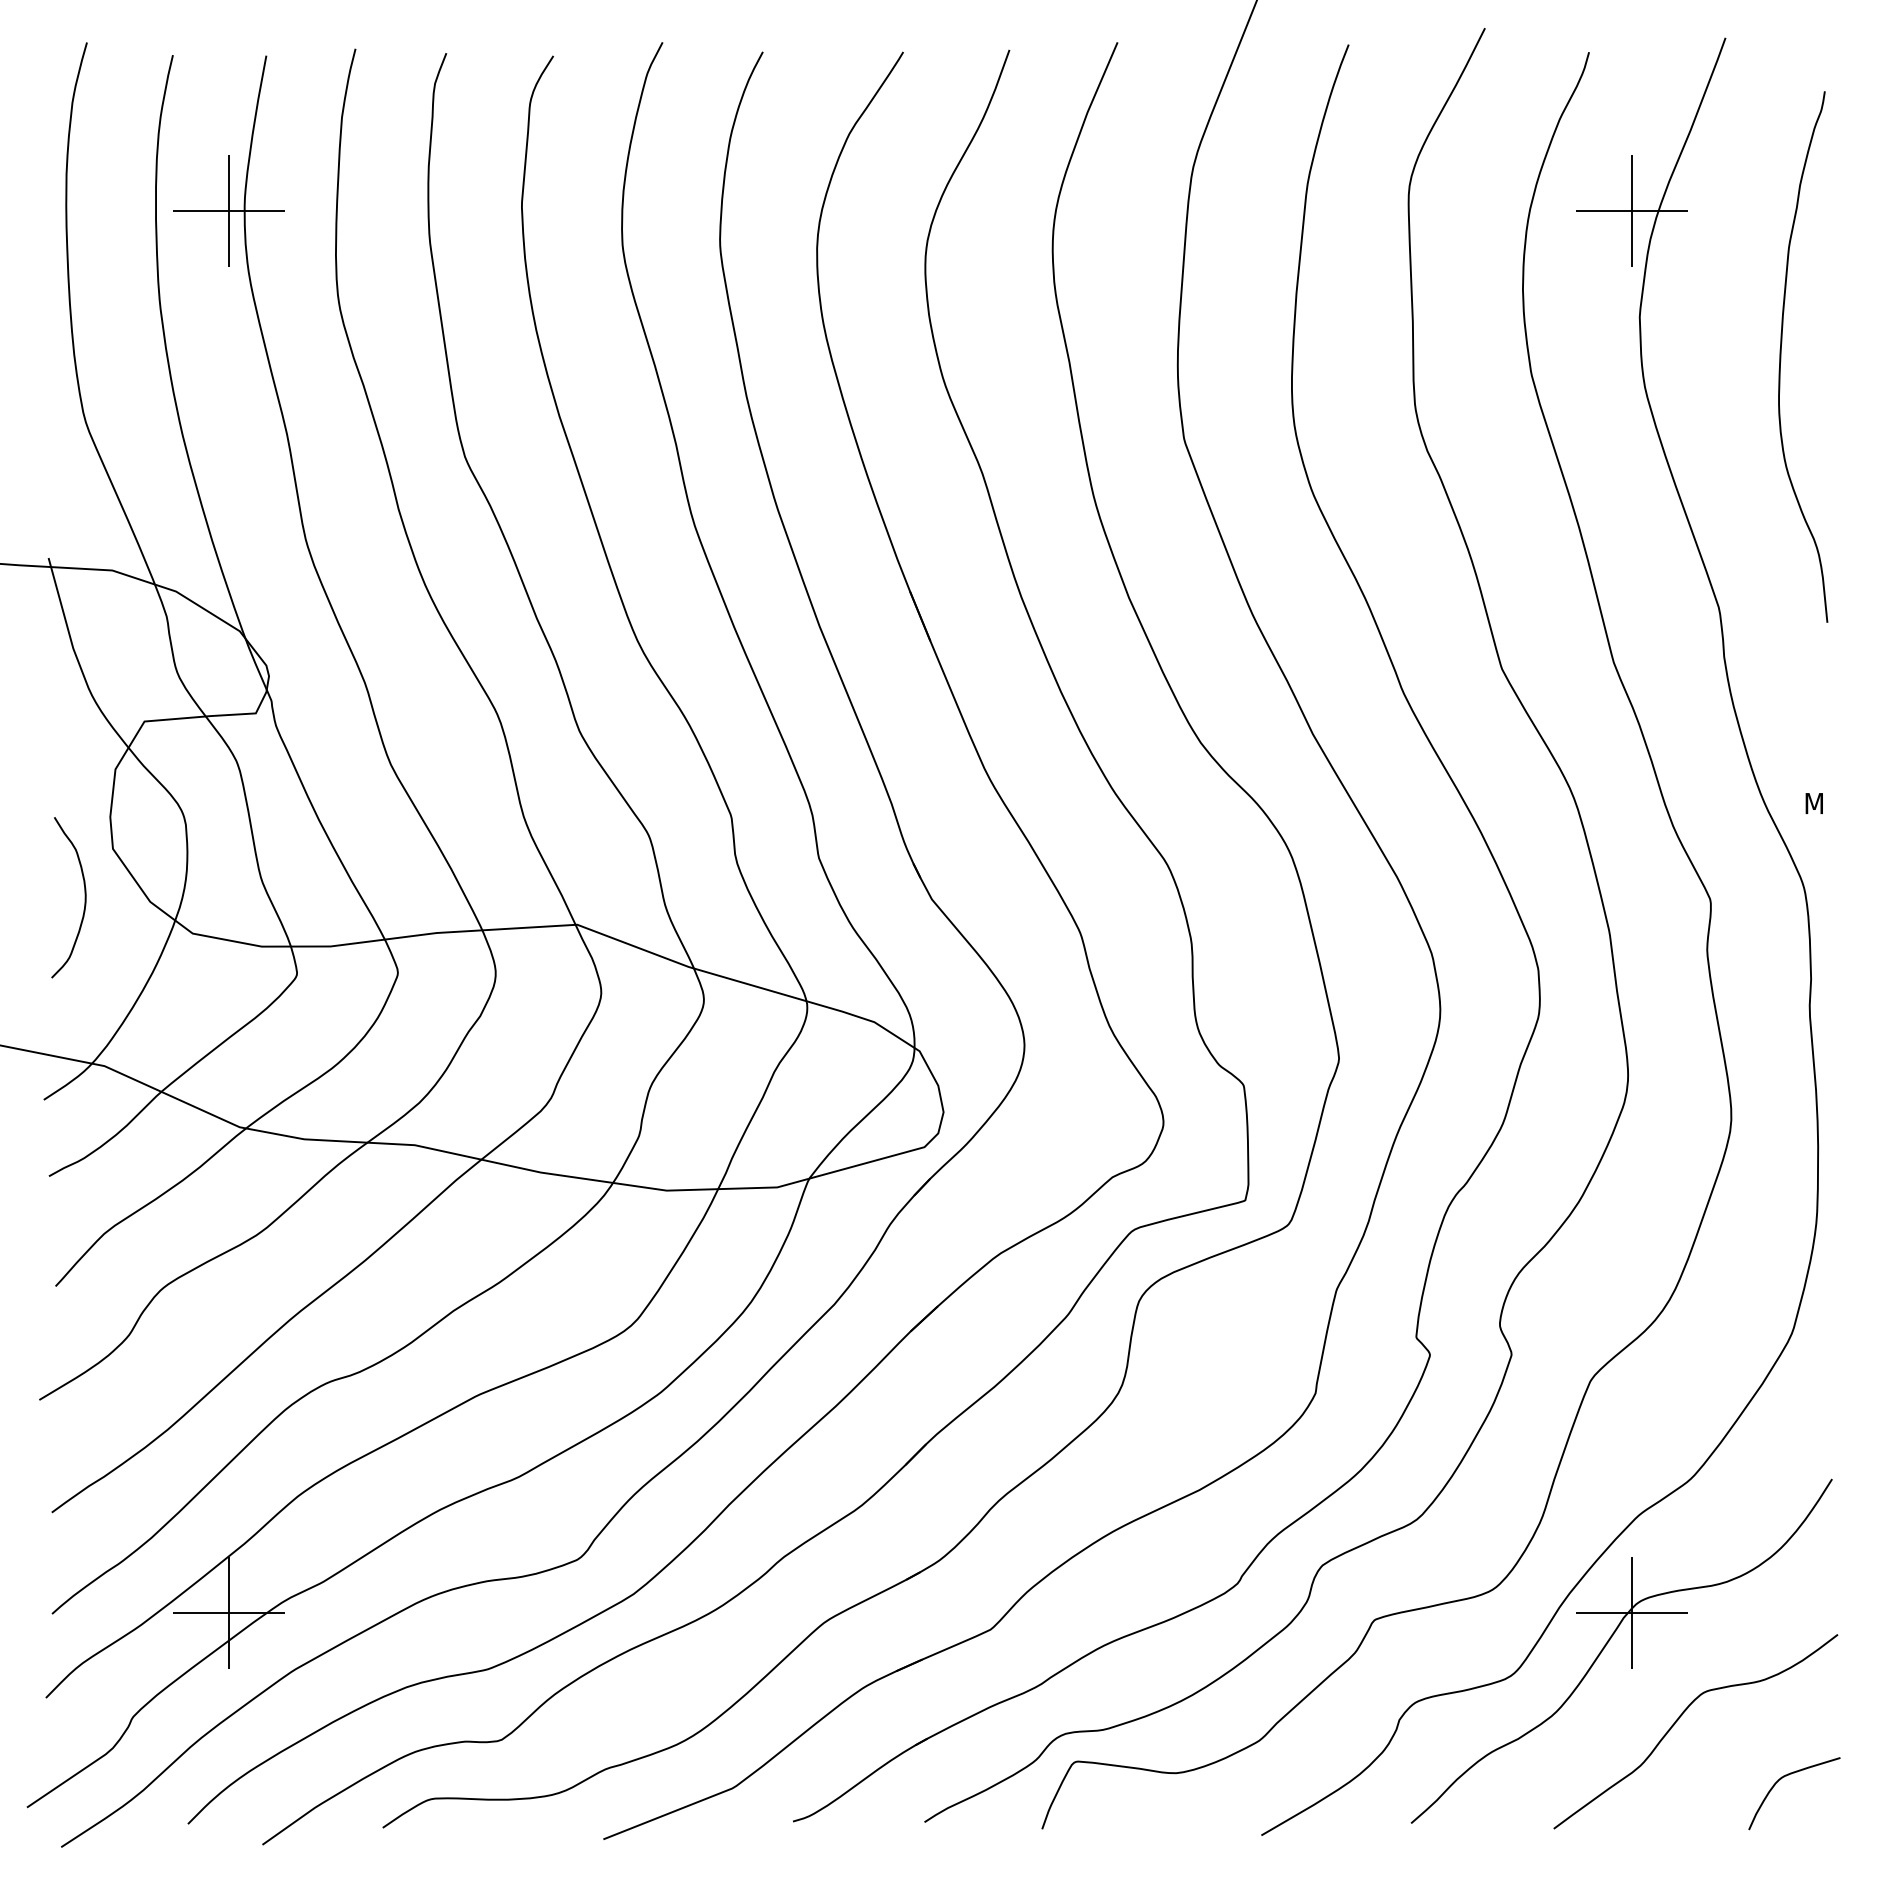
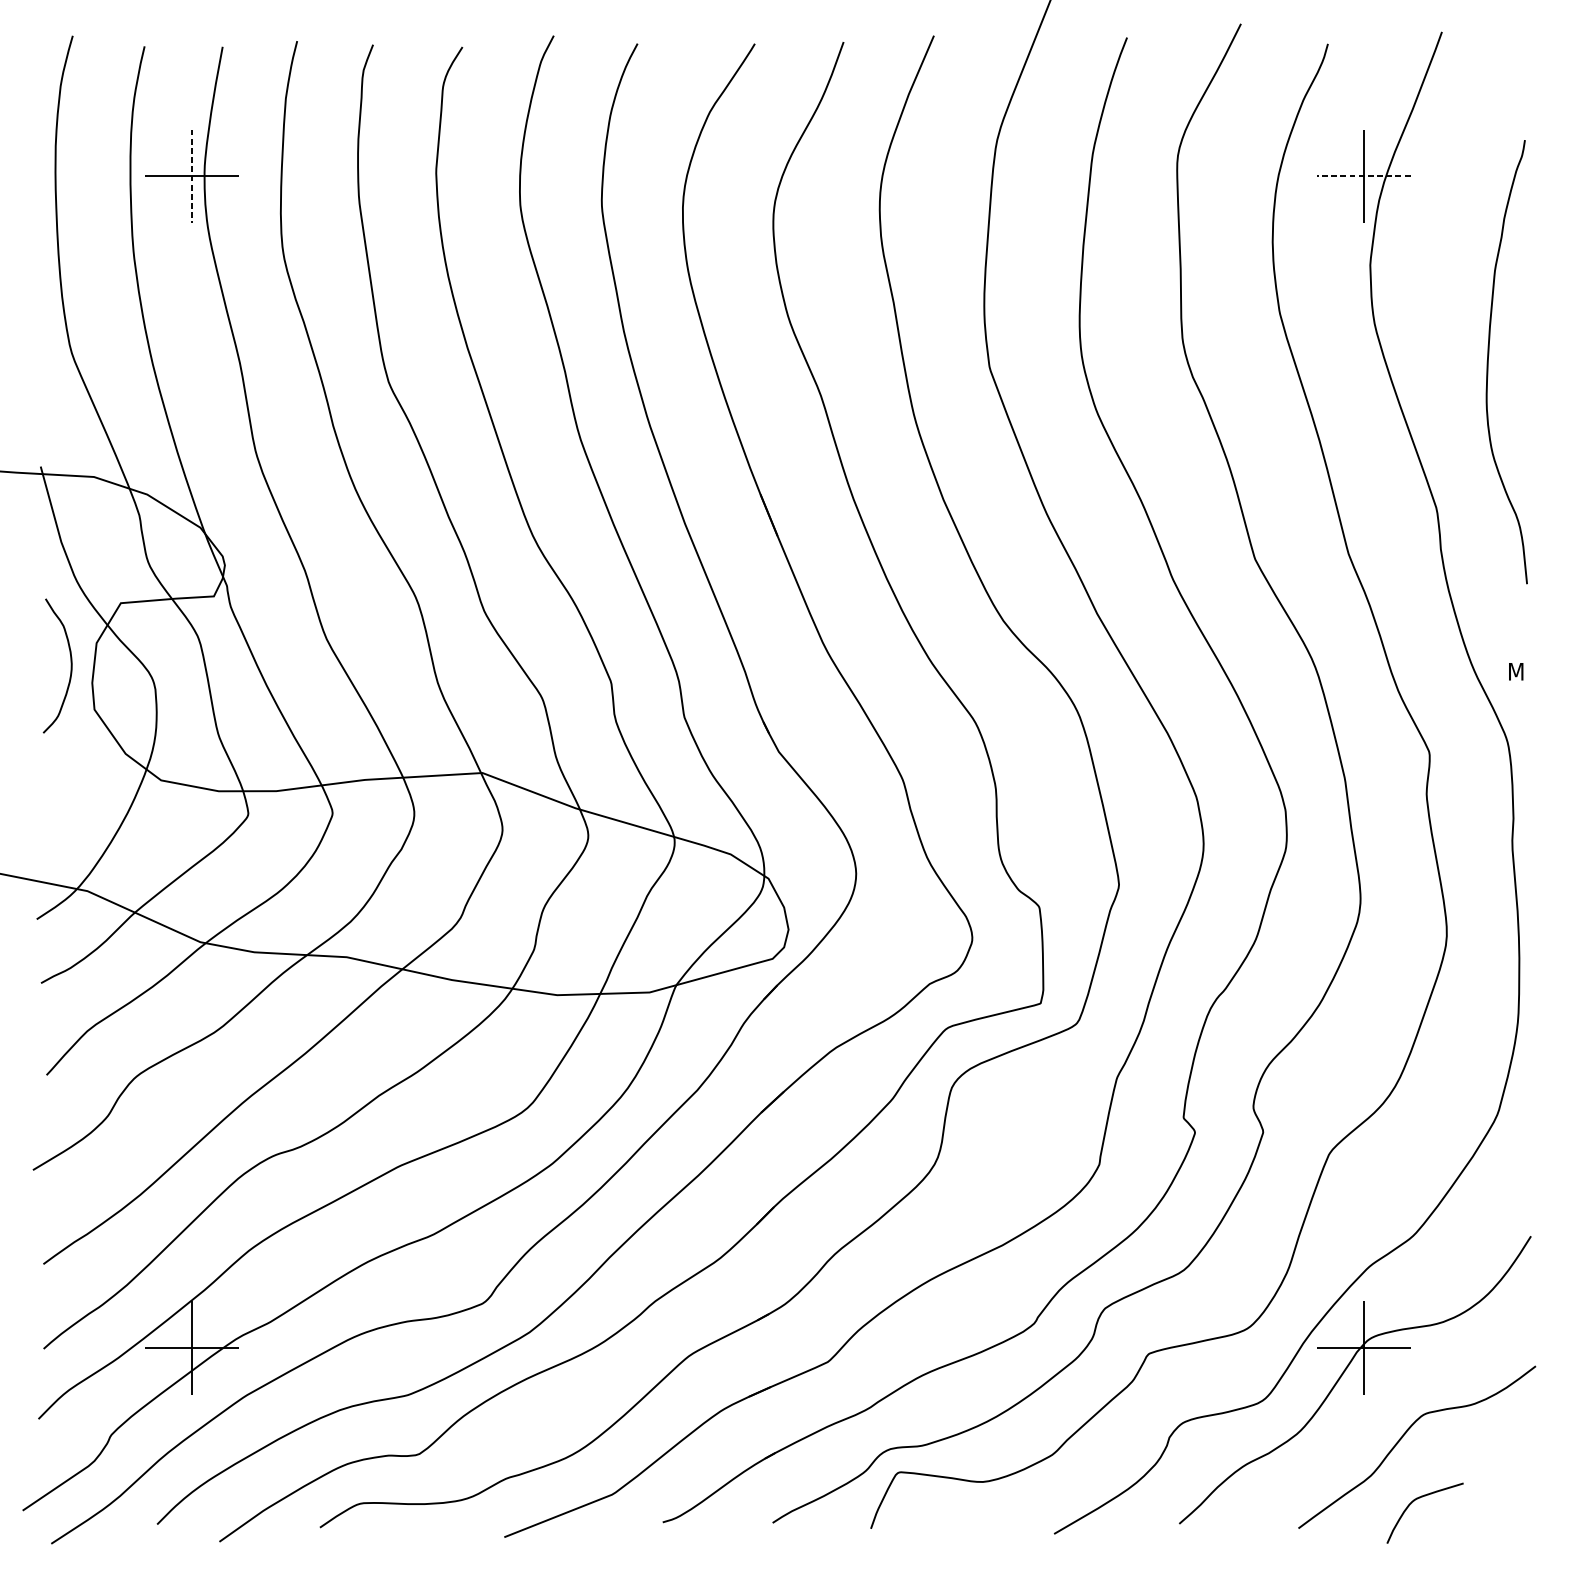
line: (1631, 210) -> (1363, 176), solid -> dashed
line: (229, 211) -> (191, 177), solid -> dashed
curve: (1781, 356) -> (1488, 361), moved
curve: (84, 897) -> (70, 665), moved
curve: (1789, 1775) -> (1421, 1498), moved

